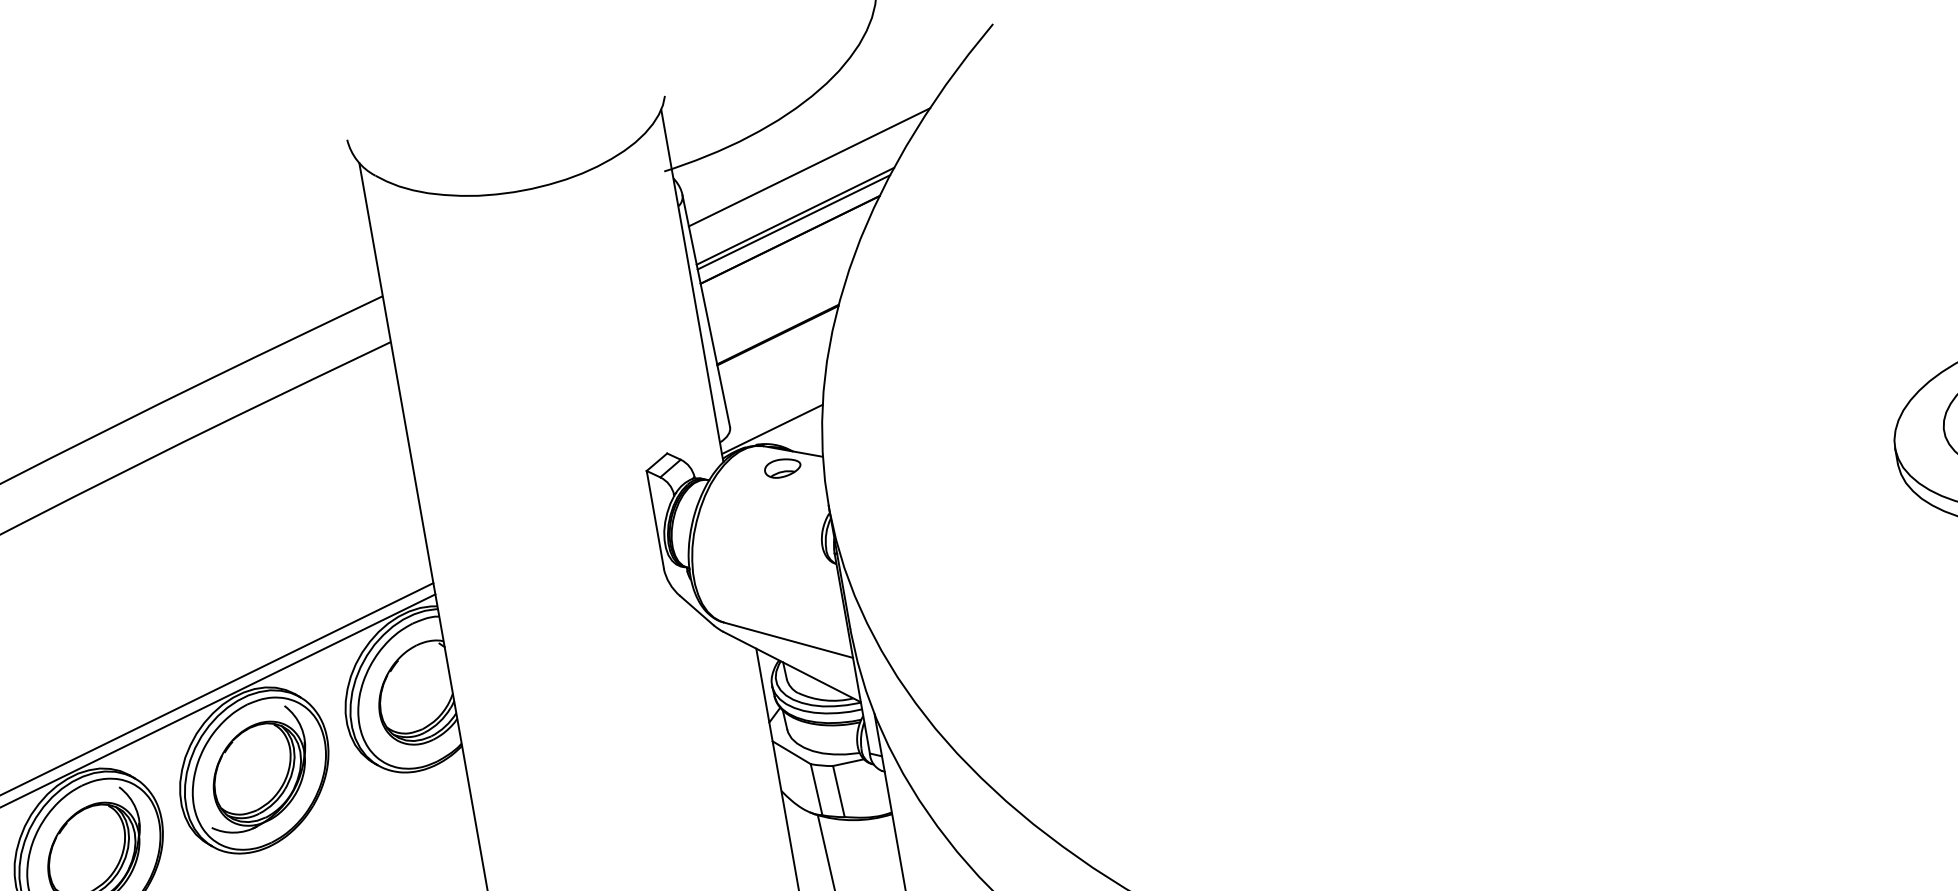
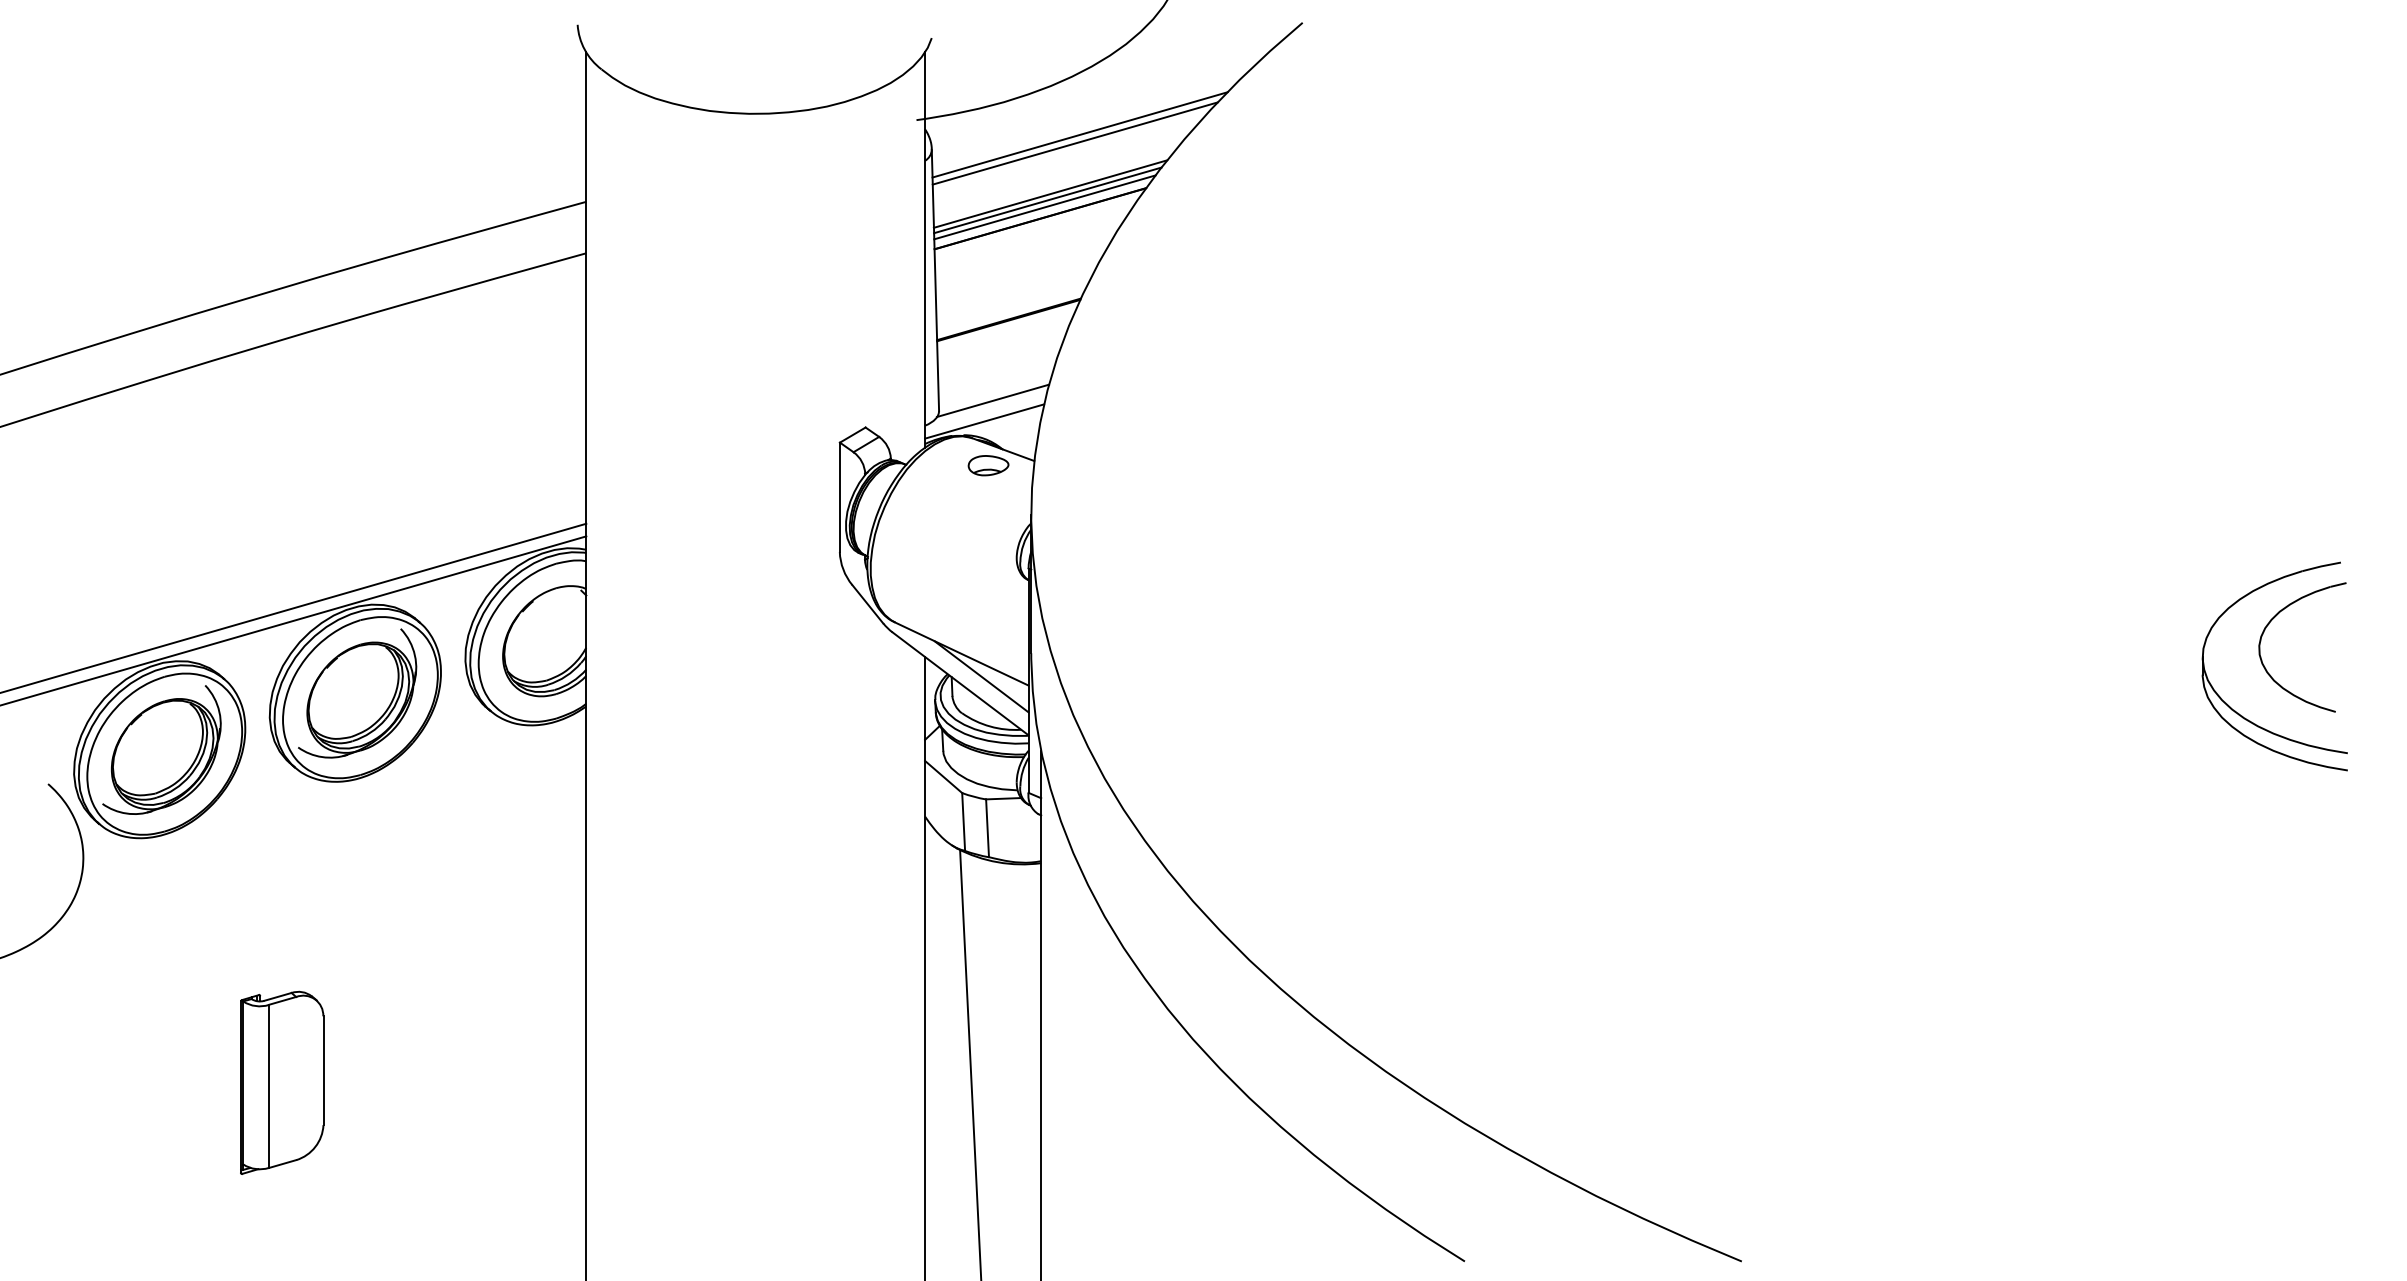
line: (811, 158) -> (1079, 134), added
line: (792, 229) -> (1044, 207), added
line: (776, 409) -> (992, 400), added
line: (809, 657) -> (981, 676), added

